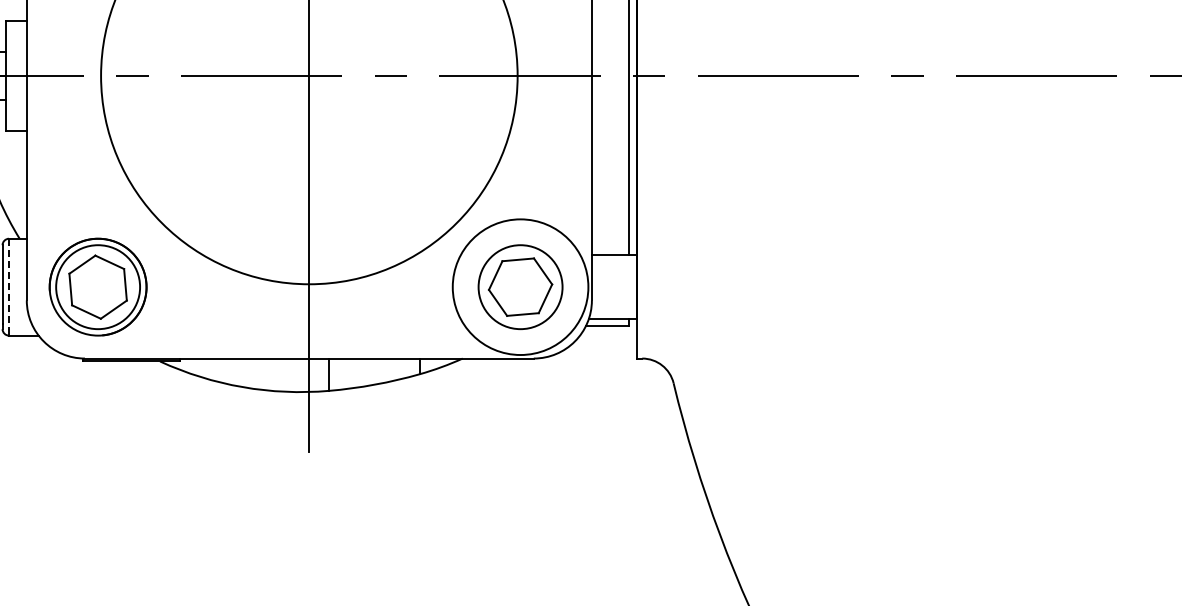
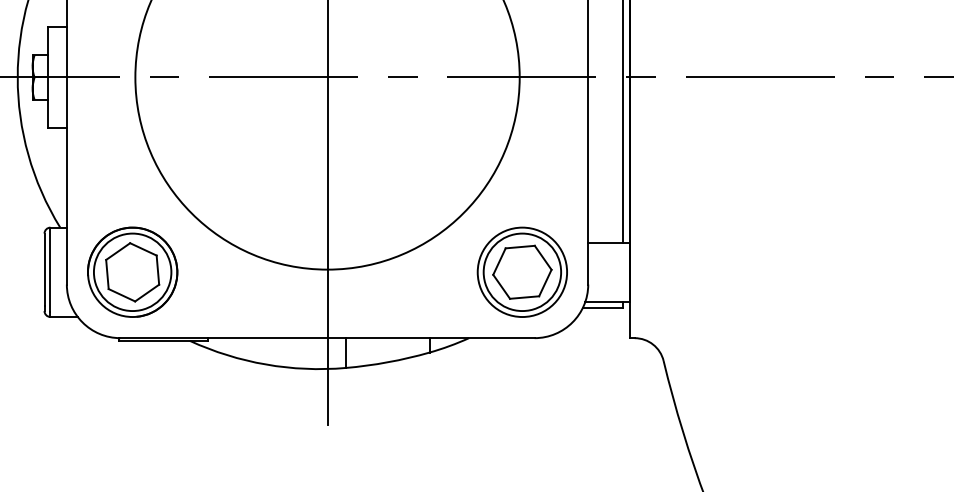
line: (9, 284) -> (50, 269), dashed -> solid
circle: (520, 286) -> (522, 271), size x0.71

